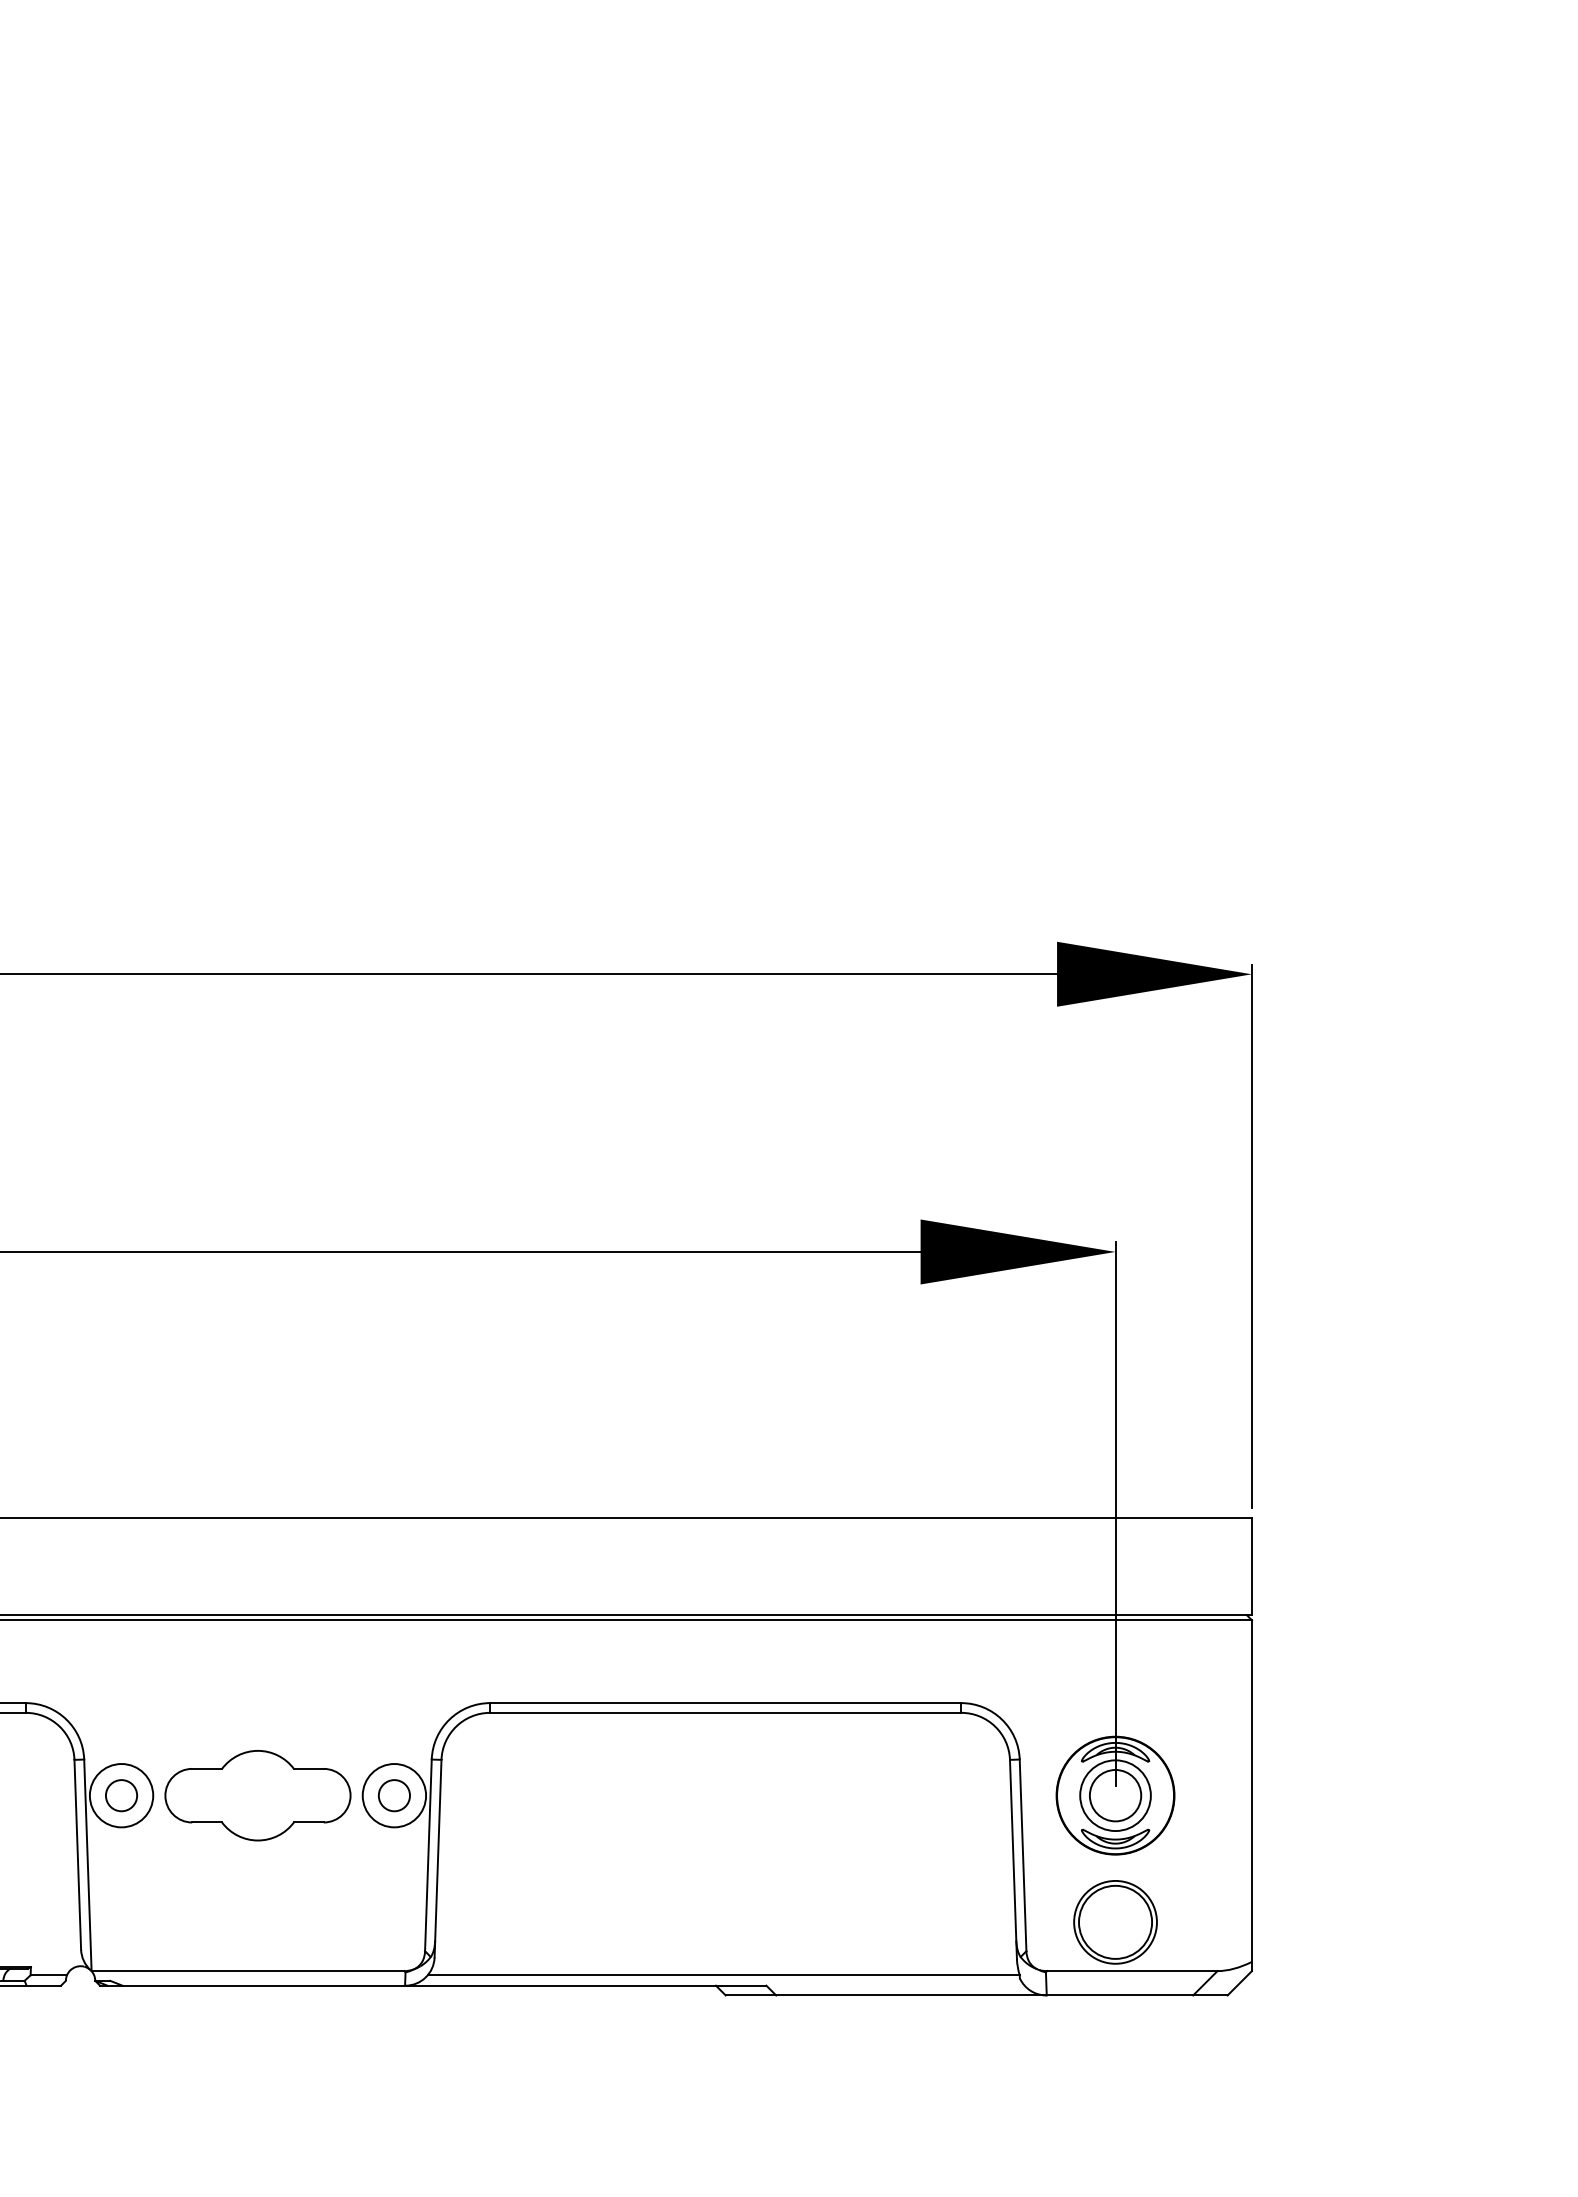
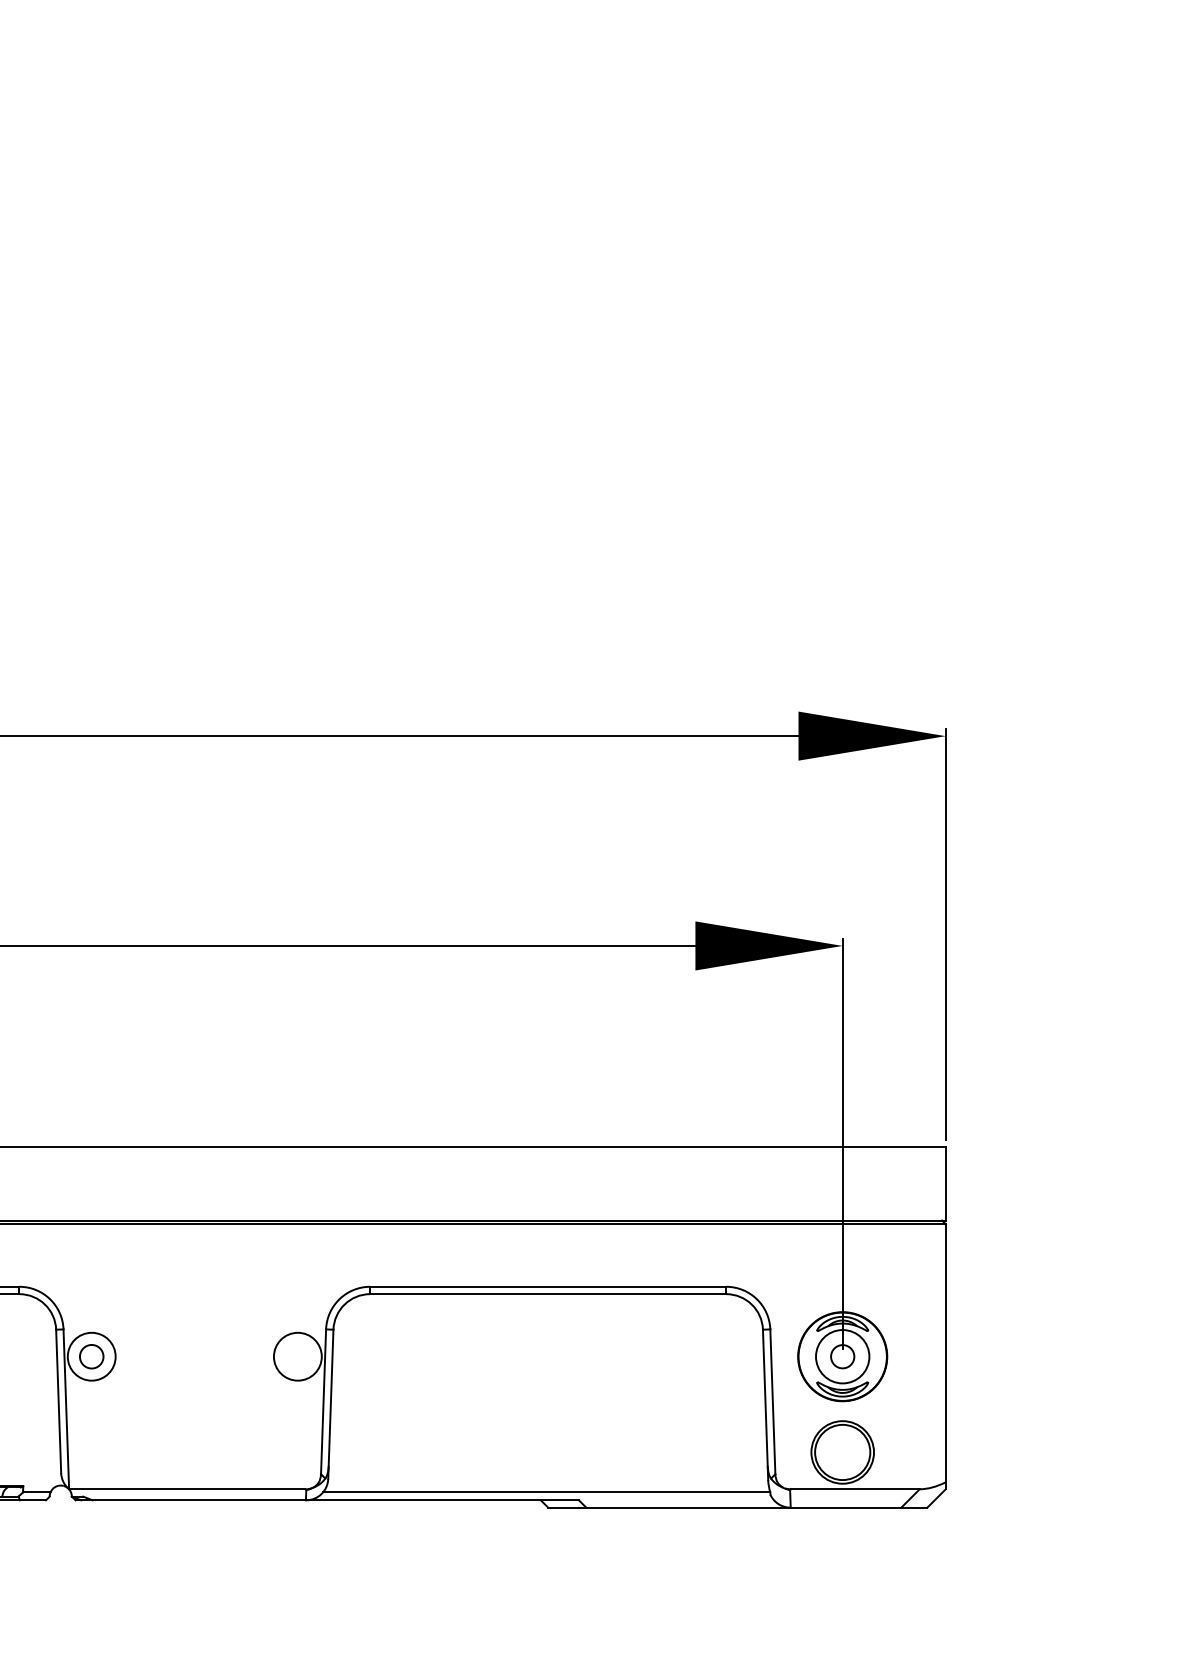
part: (257, 1795) -> (194, 1356), removed
circle: (393, 1795) -> (297, 1356), removed
circle: (1115, 1795) -> (842, 1356), size x0.6

